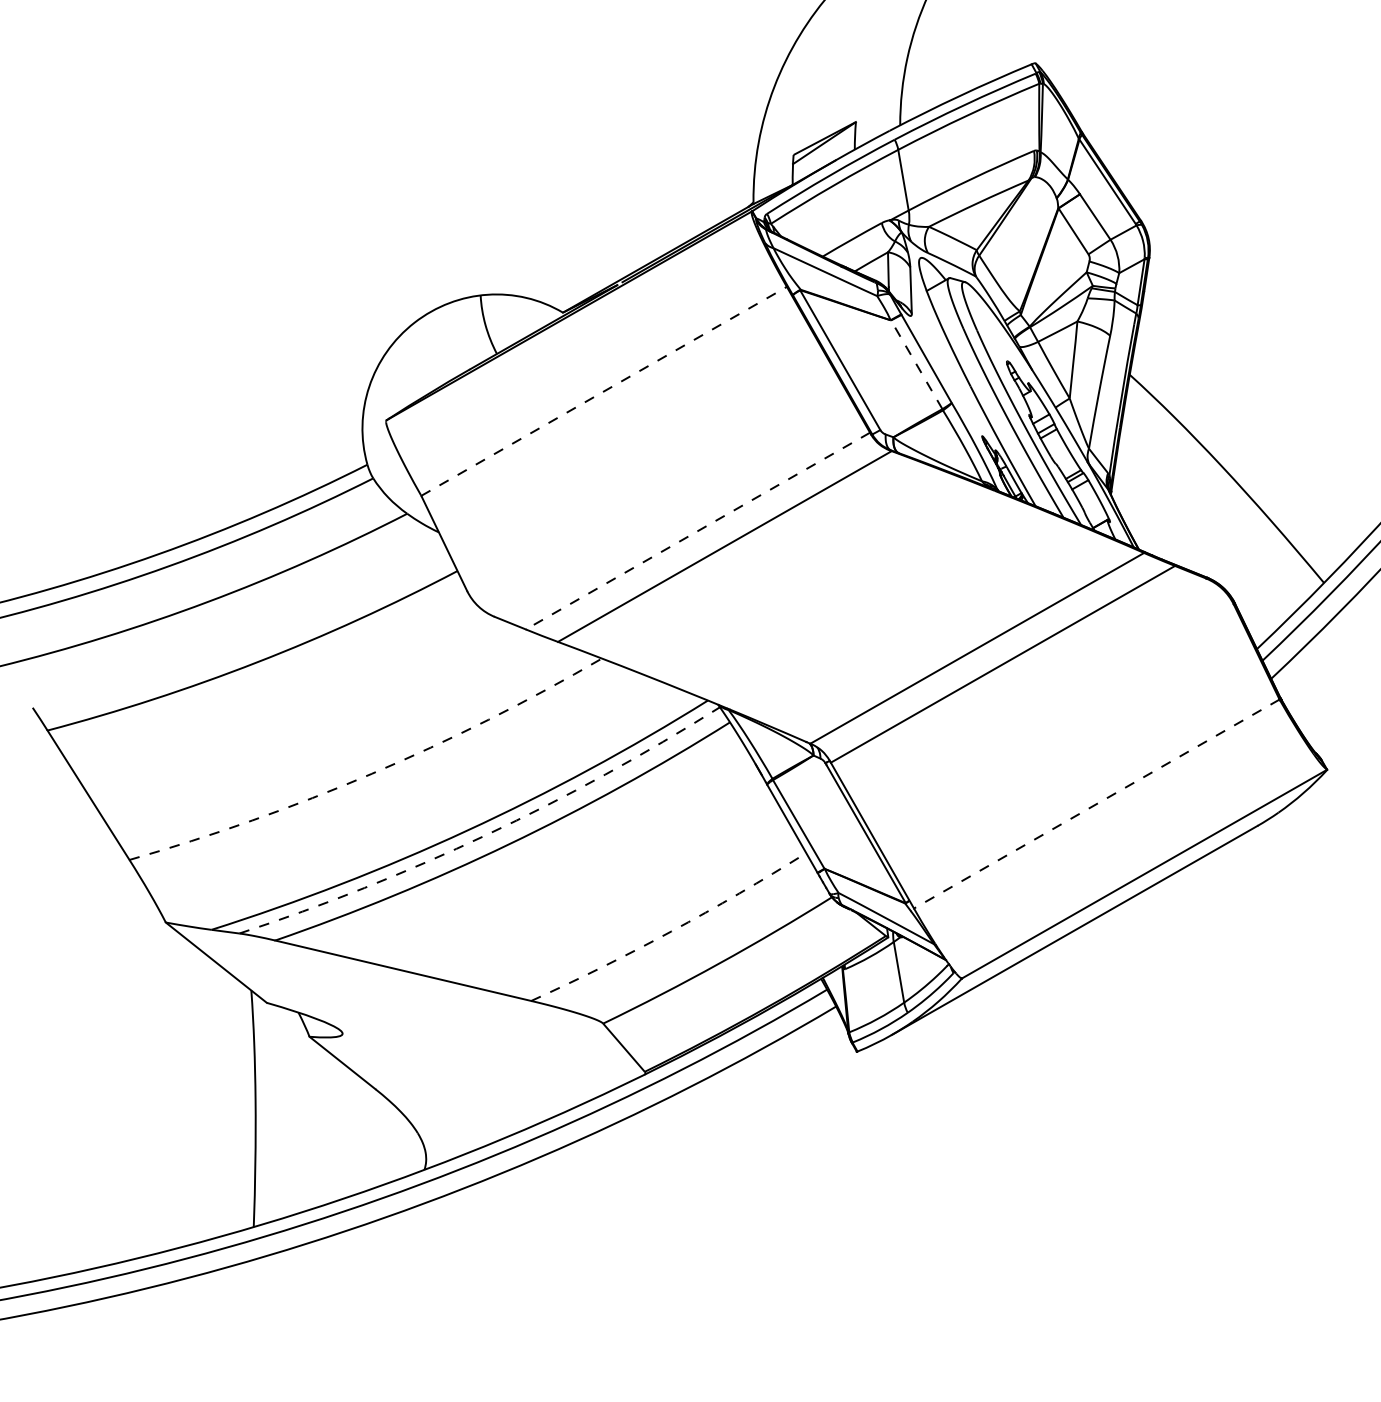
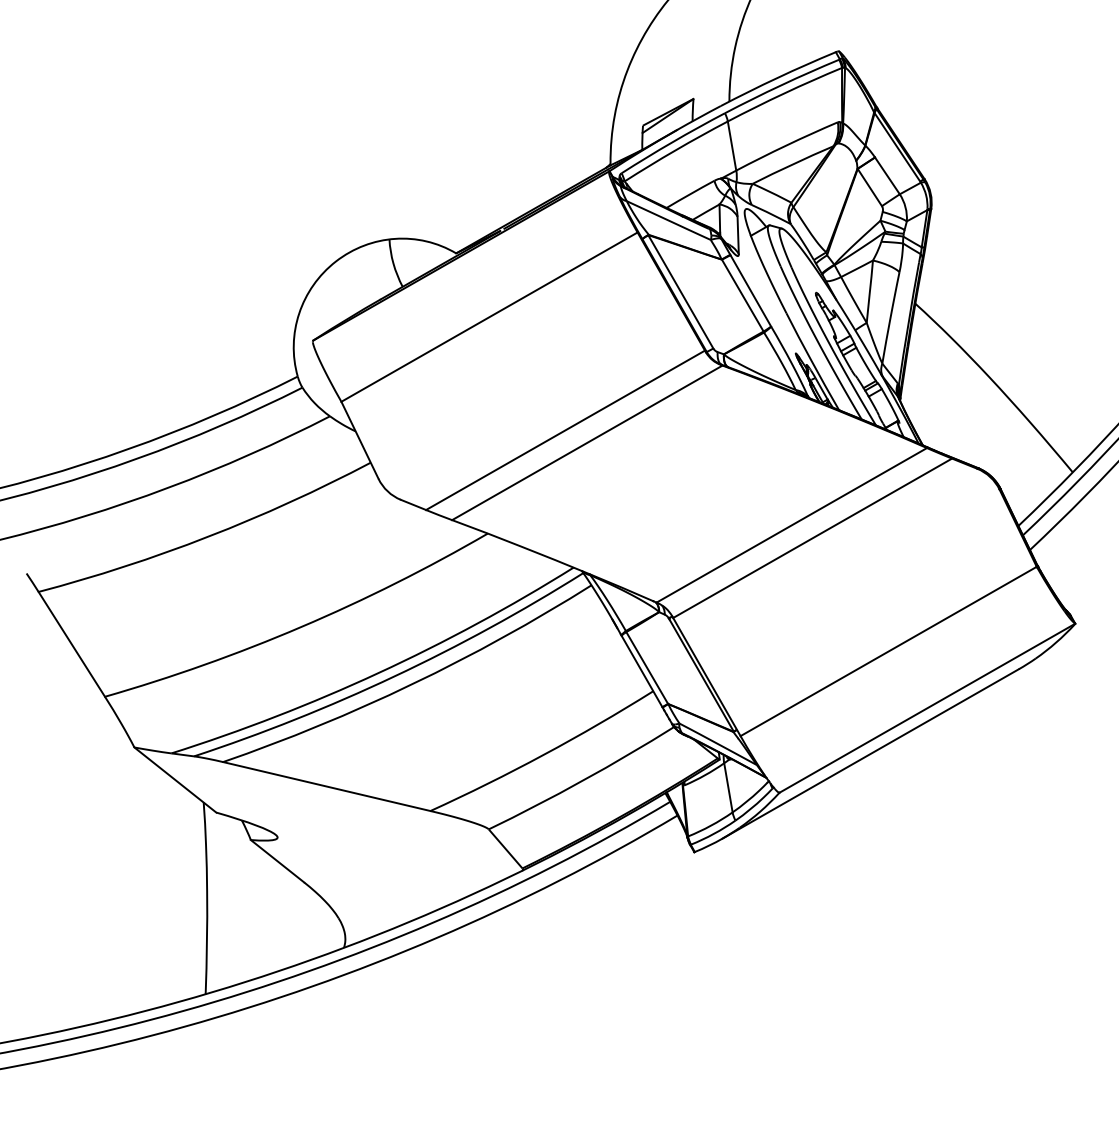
line: (916, 364) -> (742, 295), dashed -> solid
line: (604, 391) -> (489, 317), dashed -> solid
line: (697, 531) -> (565, 430), dashed -> solid
arc: (372, 773) -> (301, 626), dashed -> solid
line: (1096, 804) -> (888, 651), dashed -> solid
arc: (486, 834) -> (394, 676), dashed -> solid
arc: (670, 931) -> (543, 754), dashed -> solid

